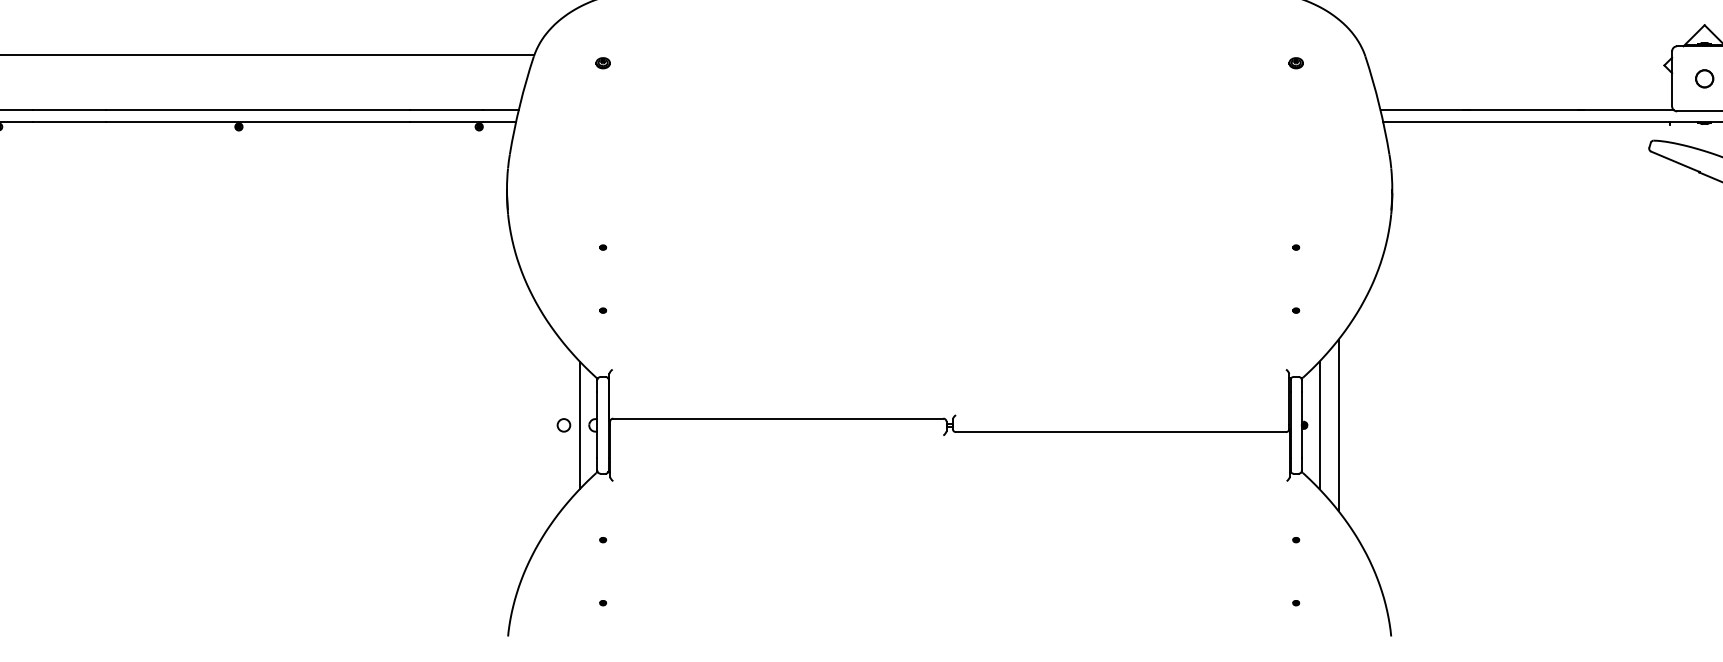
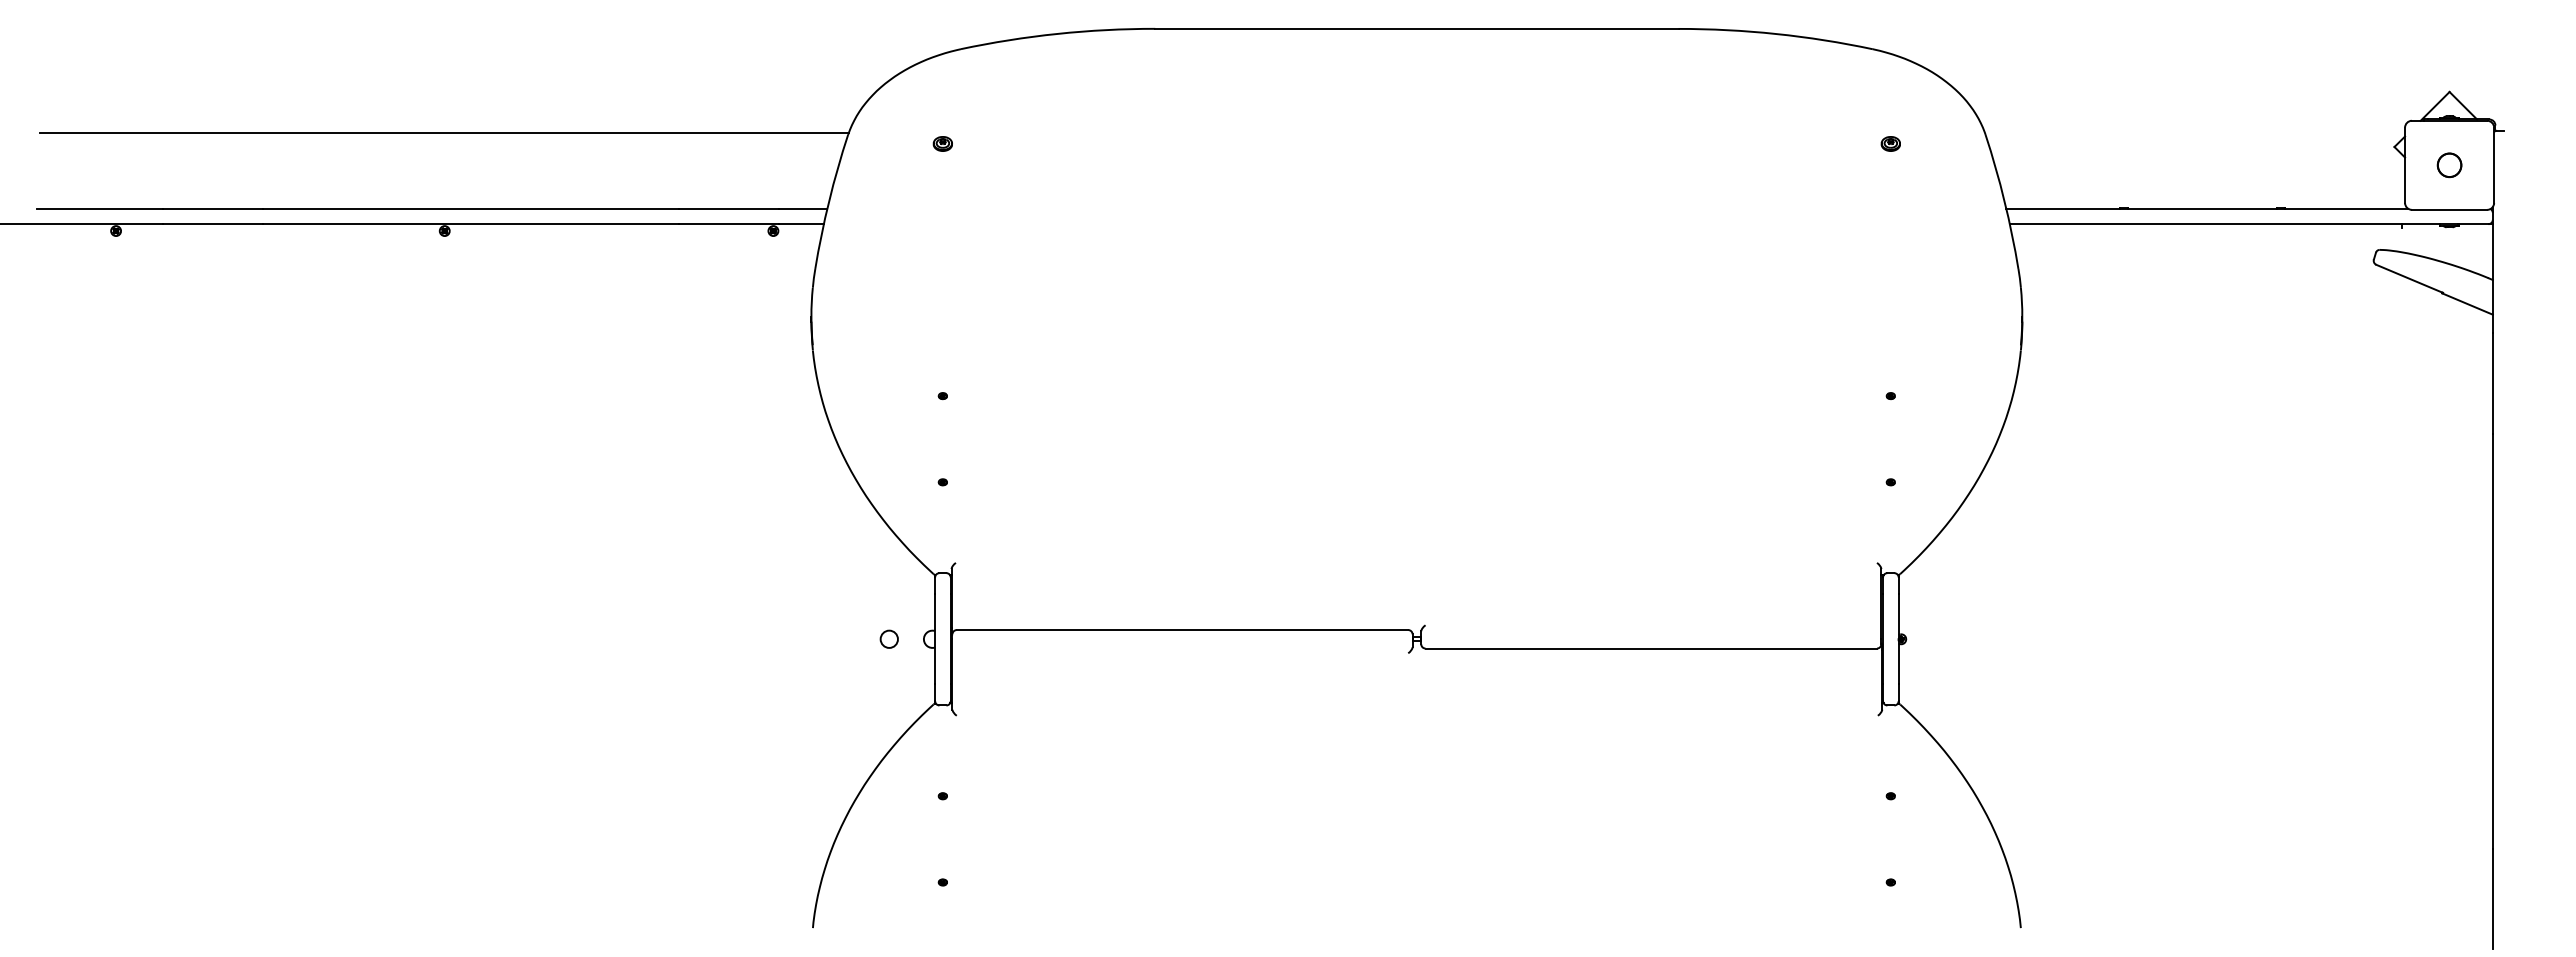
line: (579, 424) -> (910, 638), removed
line: (1319, 424) -> (1922, 638), removed
line: (1338, 425) -> (1948, 639), removed

